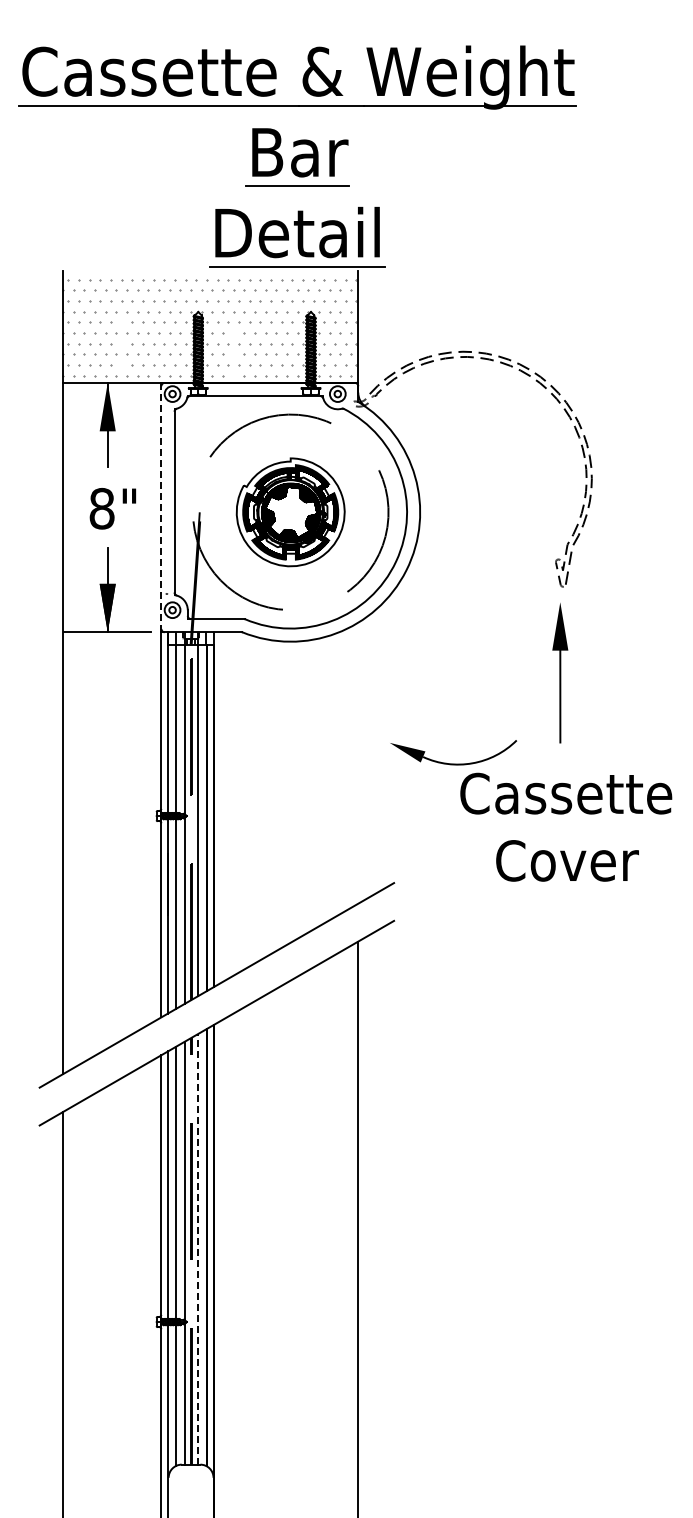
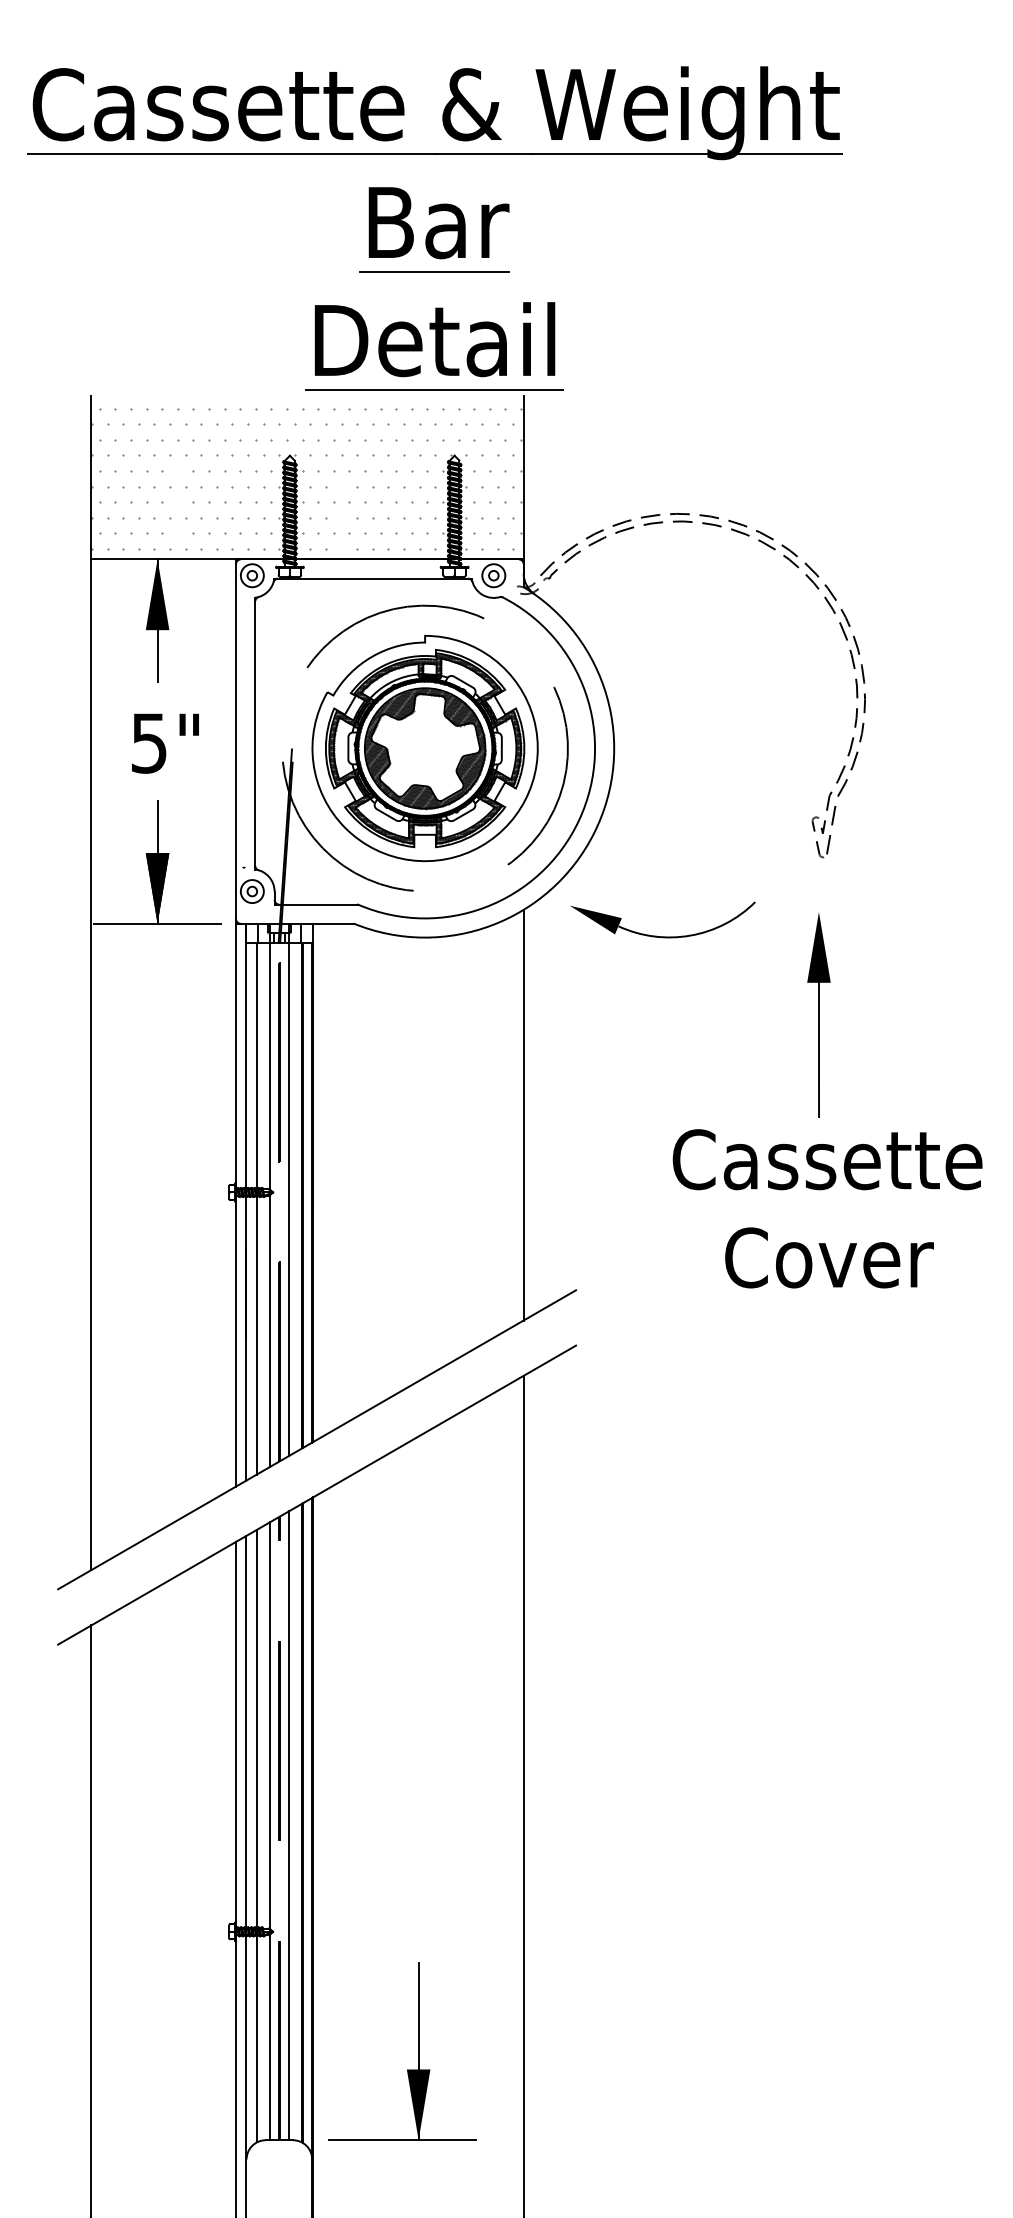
line: (161, 507) -> (236, 741), dashed -> solid
text: (101, 508) -> (148, 742), 8" -> 5"
part: (290, 512) -> (424, 748), size x1.43
part: (560, 673) -> (819, 1016), moved
line: (358, 762) -> (524, 1114), added
part: (453, 763) -> (662, 935), moved
line: (197, 1248) -> (288, 1824), dashed -> solid
part: (285, 1404) -> (417, 2052), added

